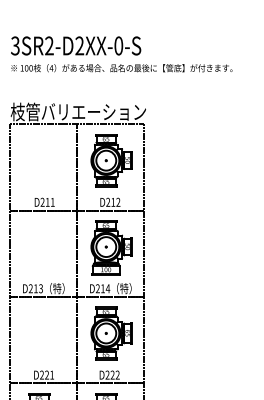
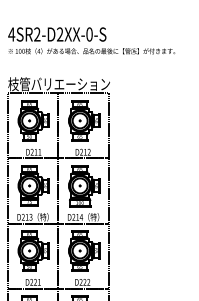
text: (15, 45) -> (11, 34), 3SR2-D2XX-0-S -> 4SR2-D2XX-0-S
part: (44, 160) -> (33, 120), added
part: (44, 246) -> (33, 185), added
part: (44, 333) -> (33, 251), added

